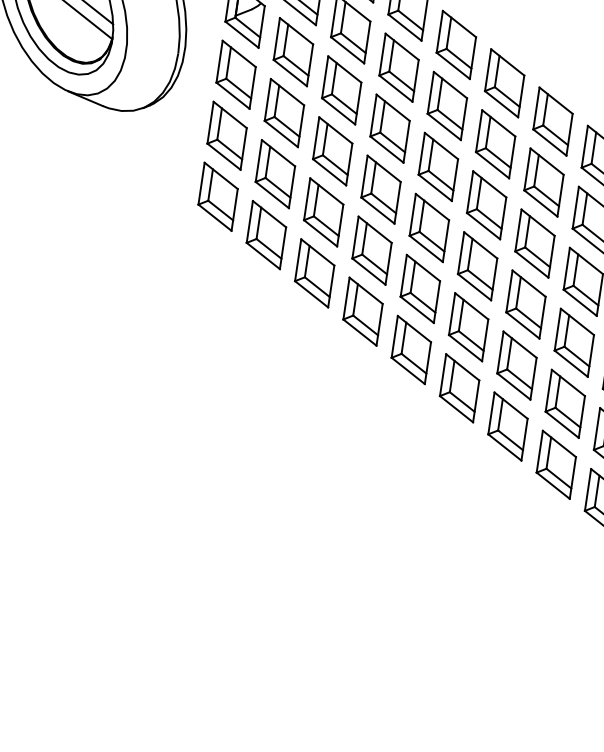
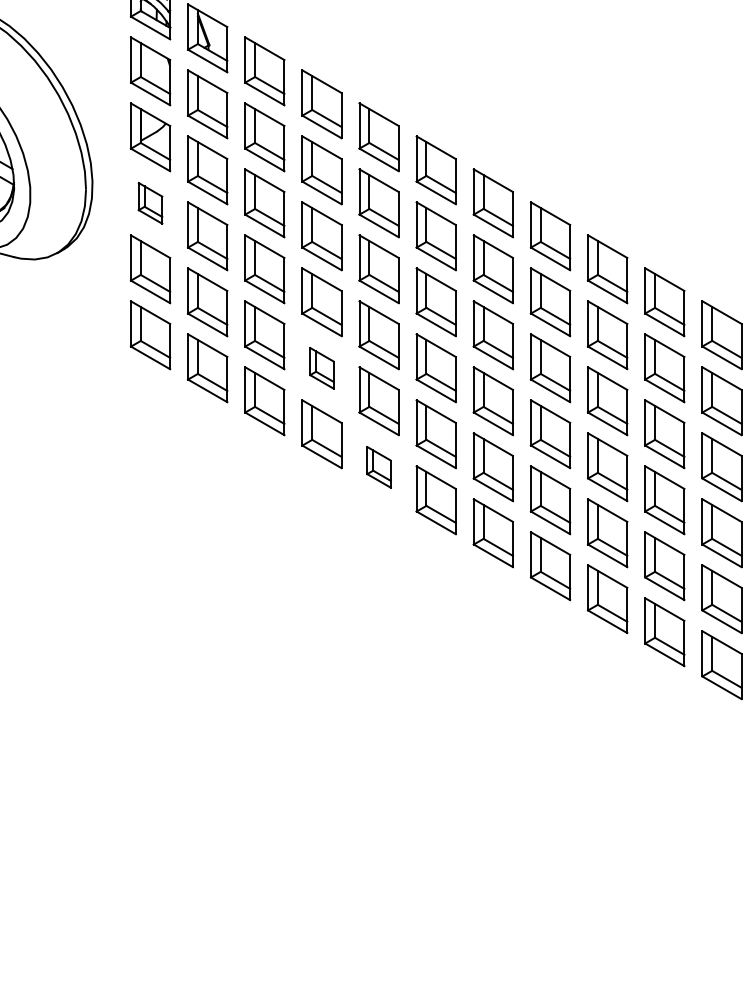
part: (236, 74) -> (150, 203), size x0.6
part: (371, 250) -> (321, 368), size x0.6
part: (410, 350) -> (378, 467), size x0.6

